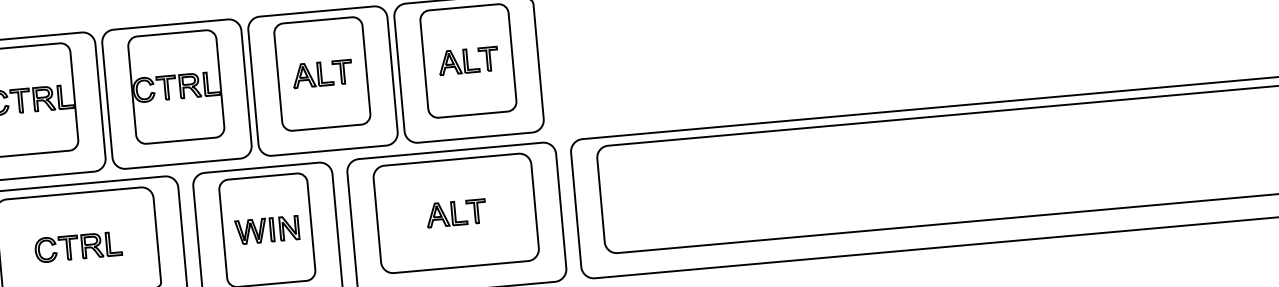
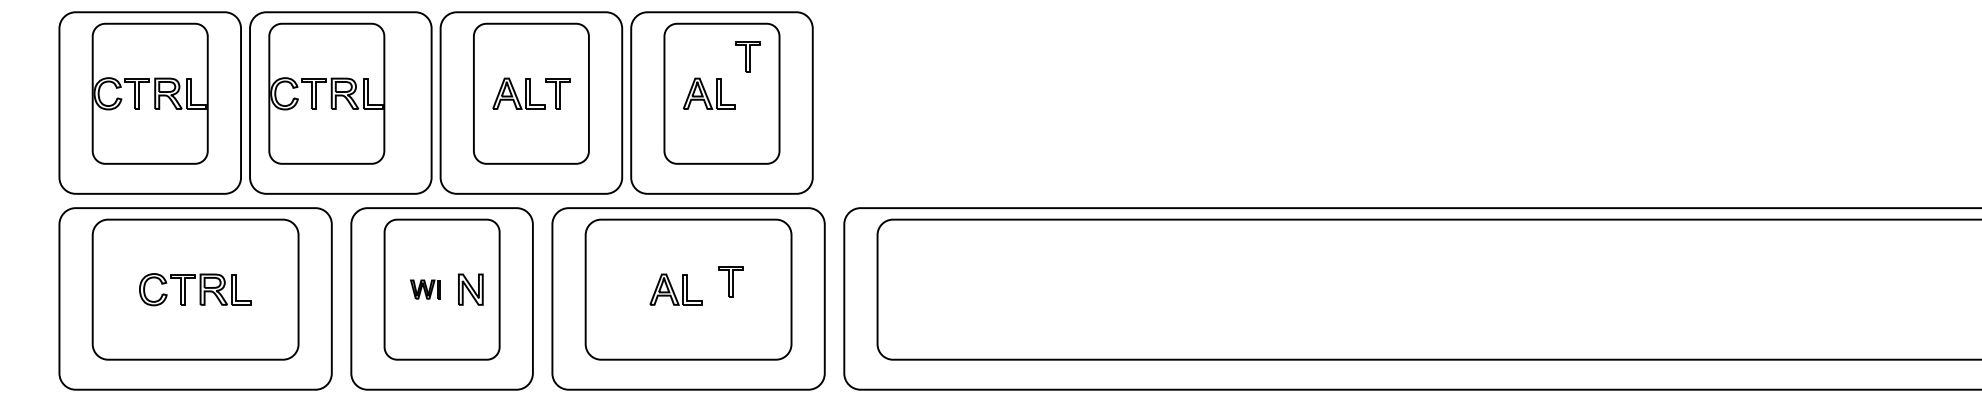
part: (487, 59) -> (747, 56), moved
part: (176, 86) -> (326, 93), moved
part: (476, 211) -> (730, 281), moved
part: (254, 231) -> (425, 289), size x0.6

